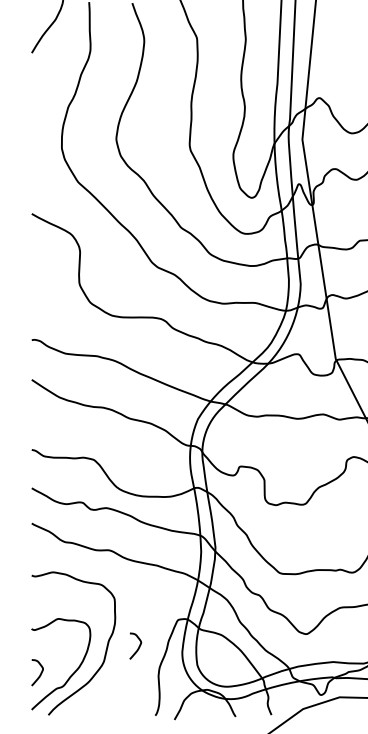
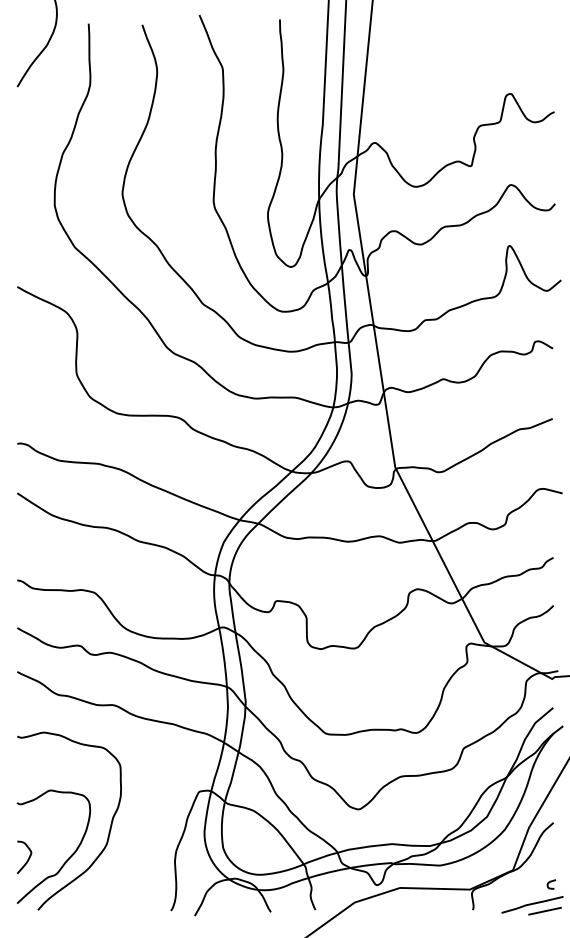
curve: (138, 646) -> (150, 824), removed

